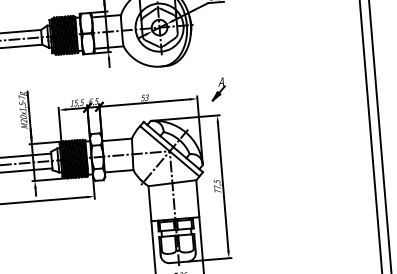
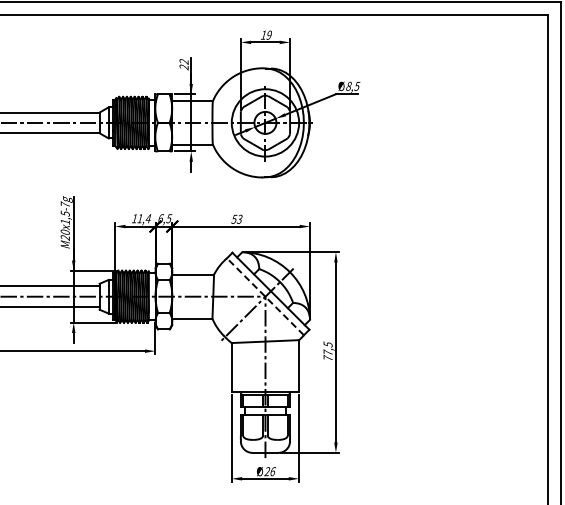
part: (218, 89) -> (340, 215), removed
text: (79, 102) -> (144, 218), 15,5 -> 11,4
line: (169, 151) -> (265, 296), solid -> dashed

